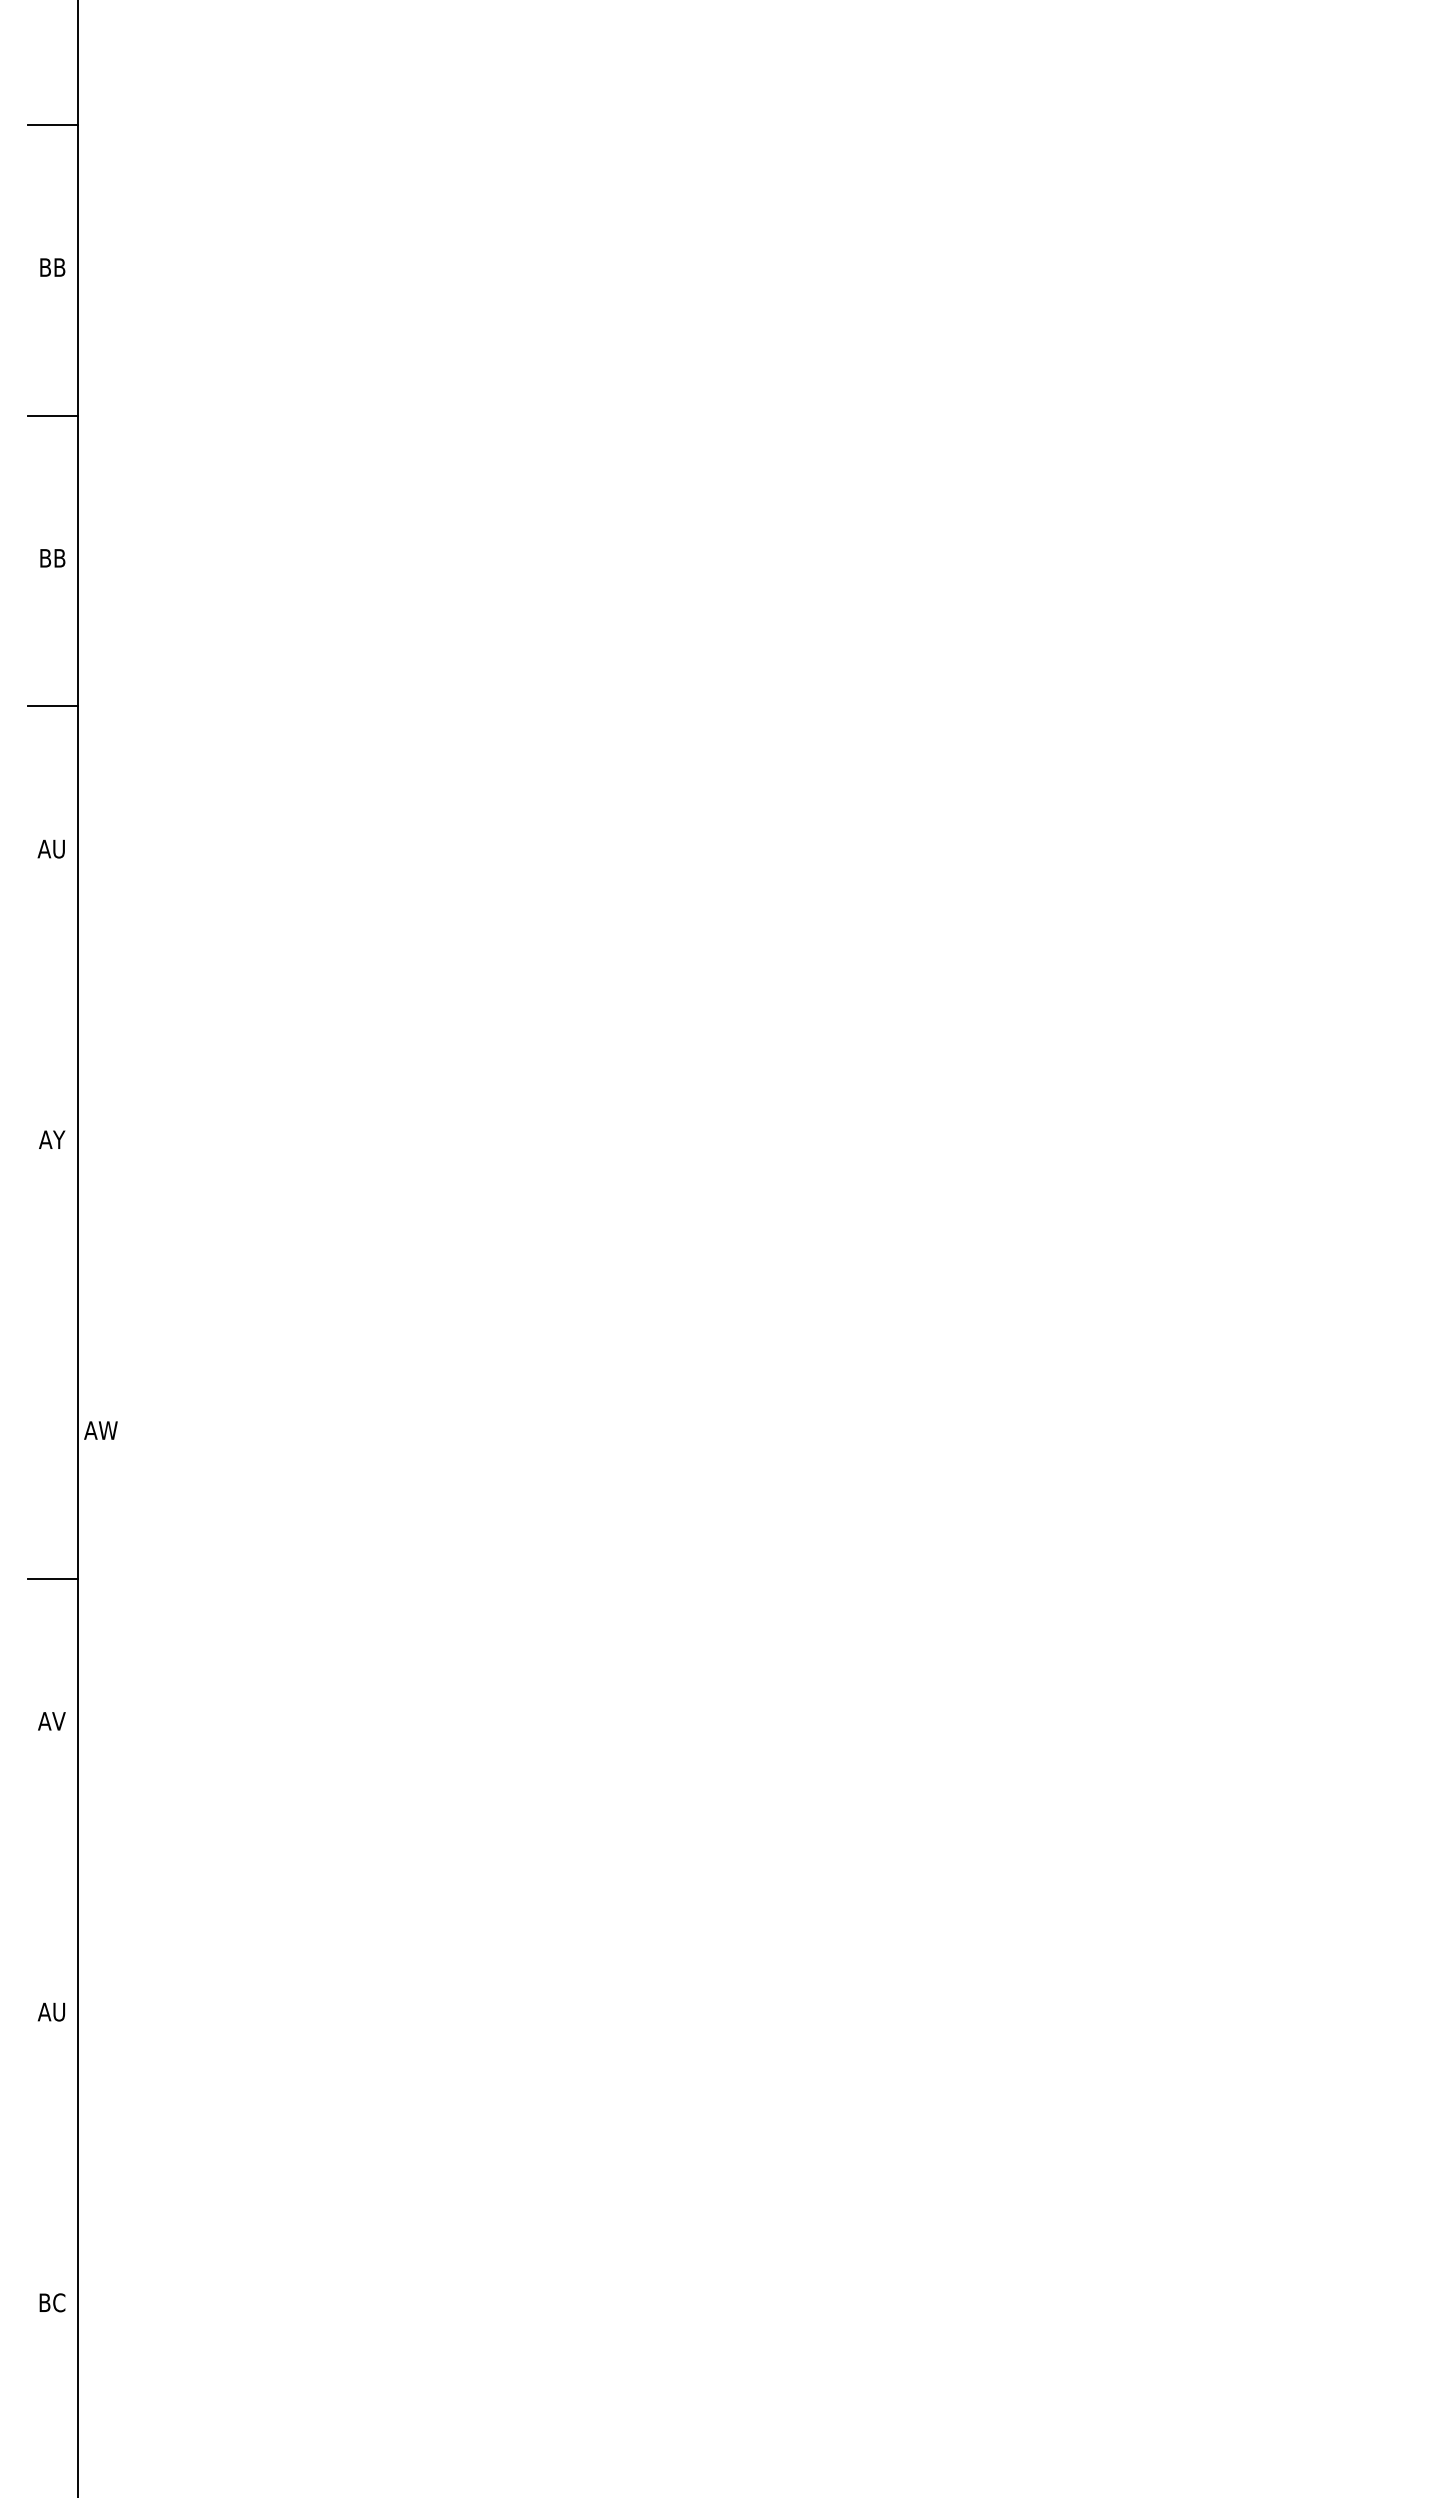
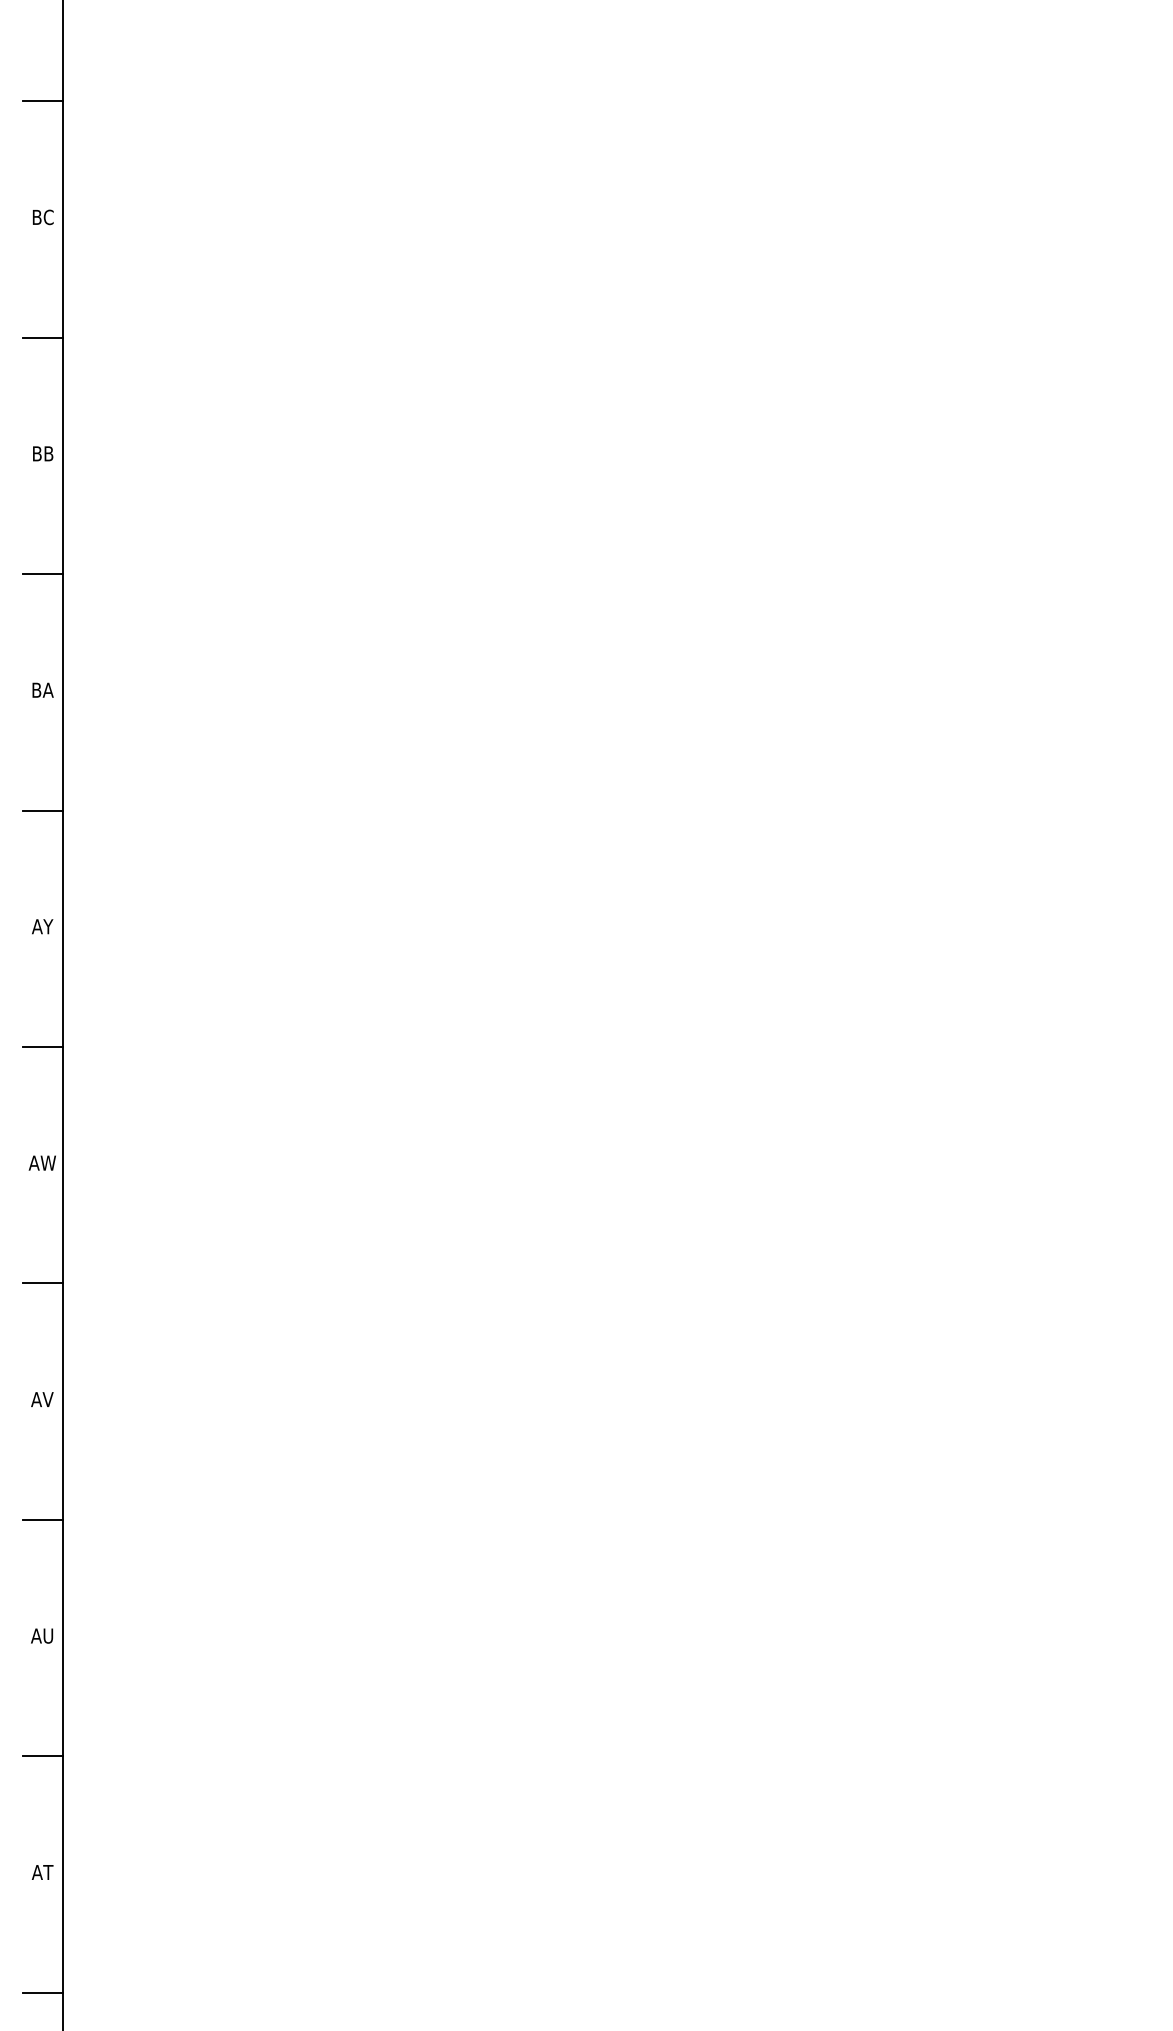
text: (52, 267) -> (42, 217), BB -> BC
text: (51, 848) -> (42, 689), AU -> BA
line: (52, 997) -> (42, 810), added
line: (52, 1287) -> (42, 1046), added
text: (100, 1430) -> (42, 1163), moved
line: (52, 1869) -> (42, 1520), added
line: (52, 2160) -> (42, 1756), added
text: (52, 2302) -> (42, 1872), BC -> AT
line: (52, 2450) -> (42, 1992), added

